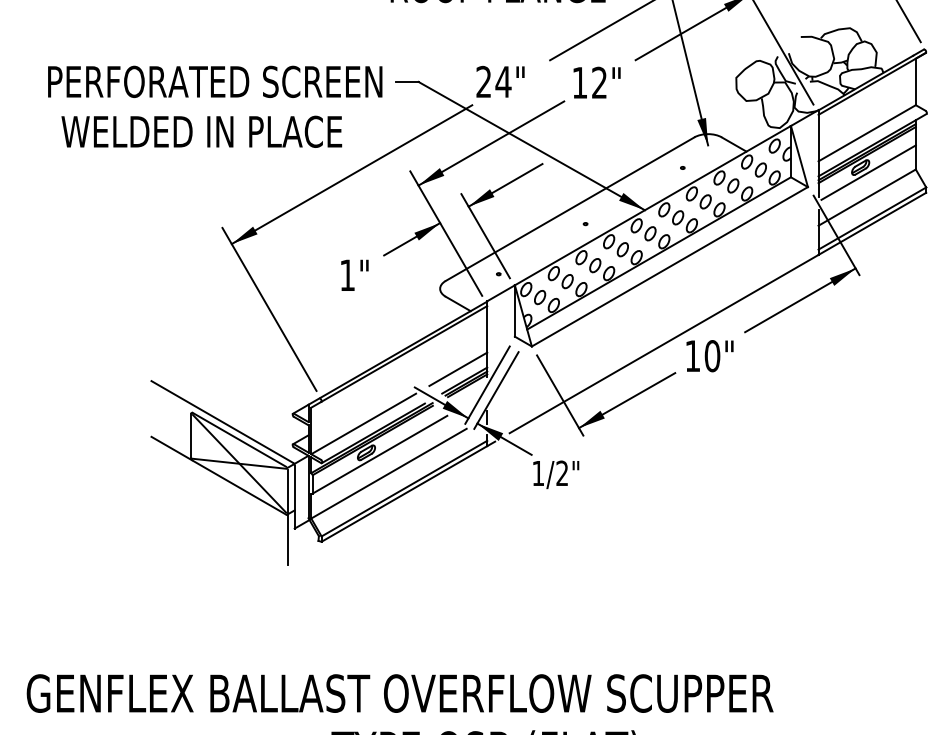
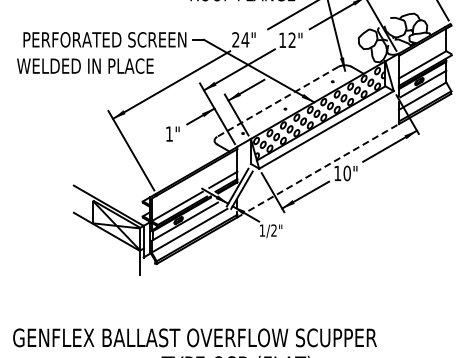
text: (202, 130) -> (85, 65), moved
line: (569, 208) -> (277, 101), solid -> dashed
line: (663, 343) -> (323, 167), solid -> dashed

